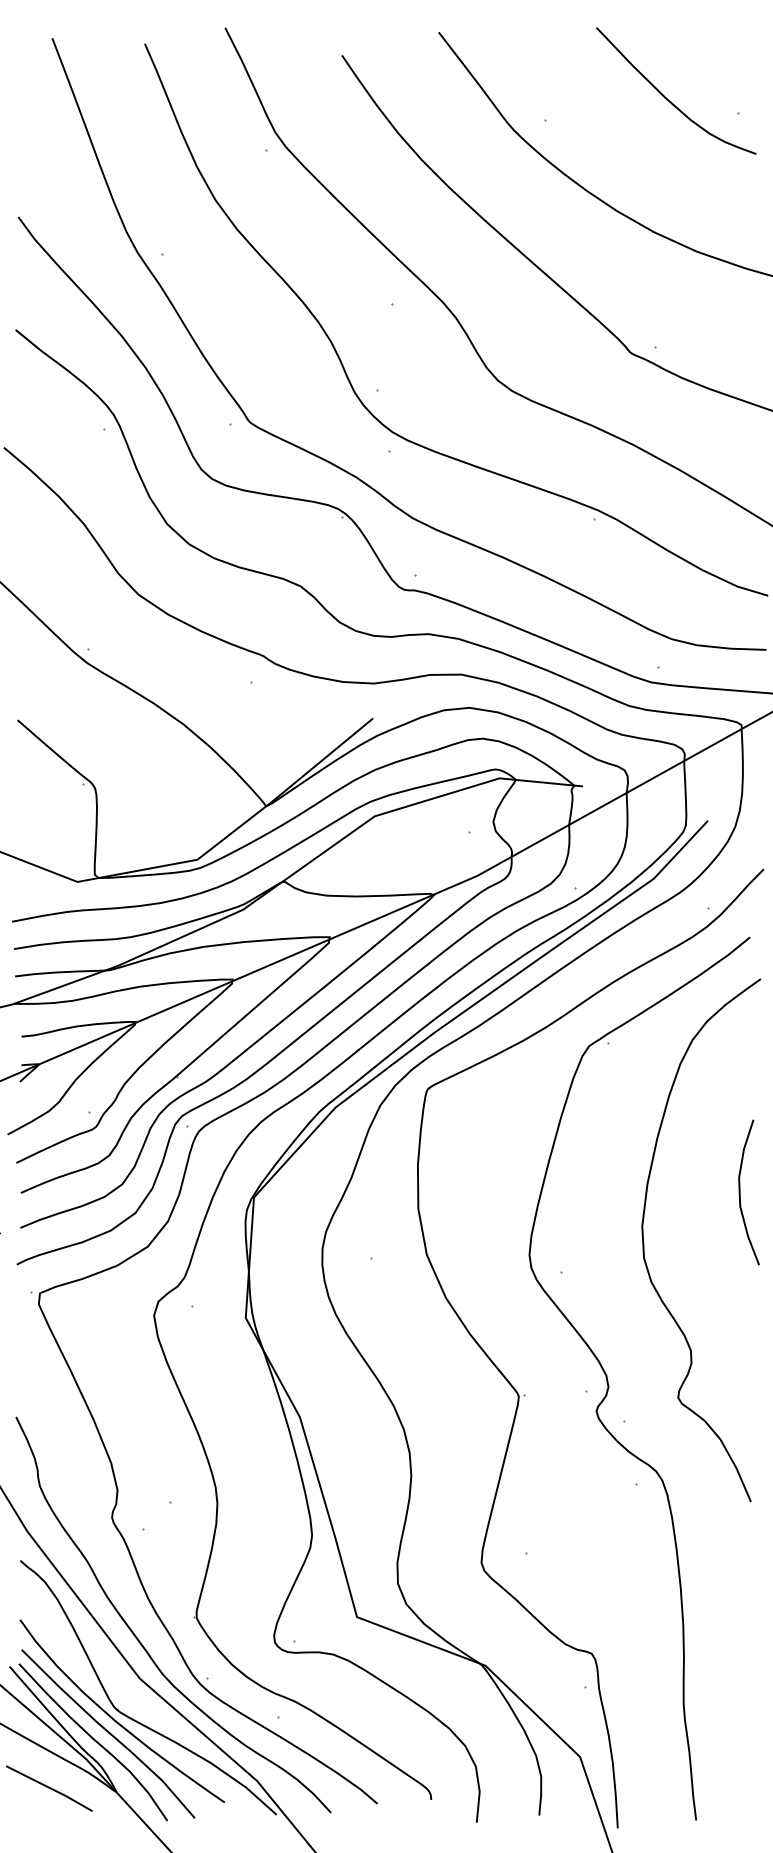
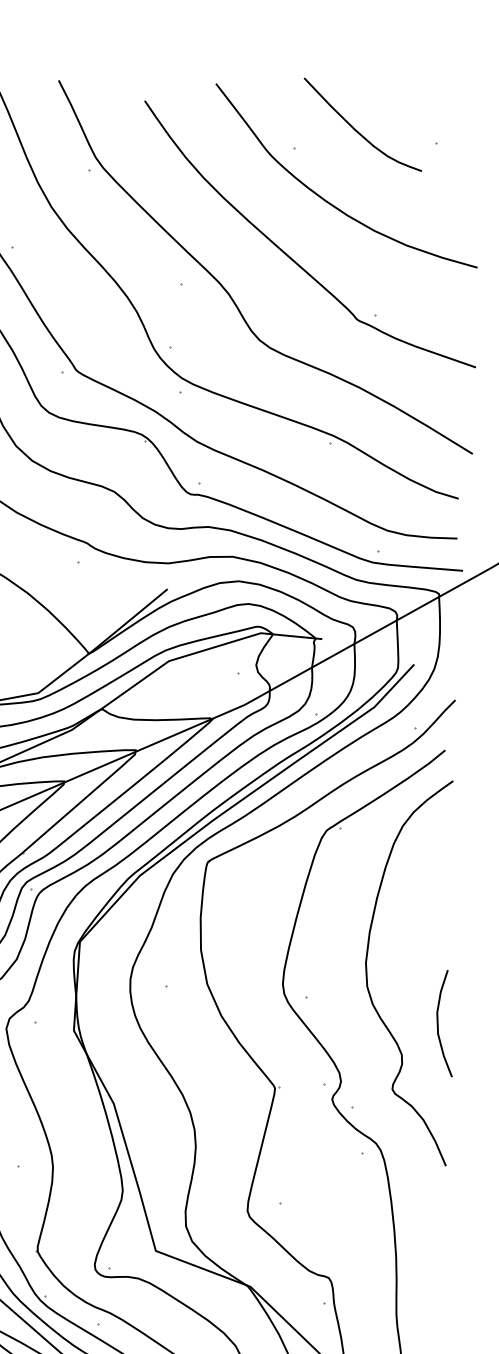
curve: (667, 98) -> (356, 130), moved
curve: (740, 1192) -> (438, 1023), moved

